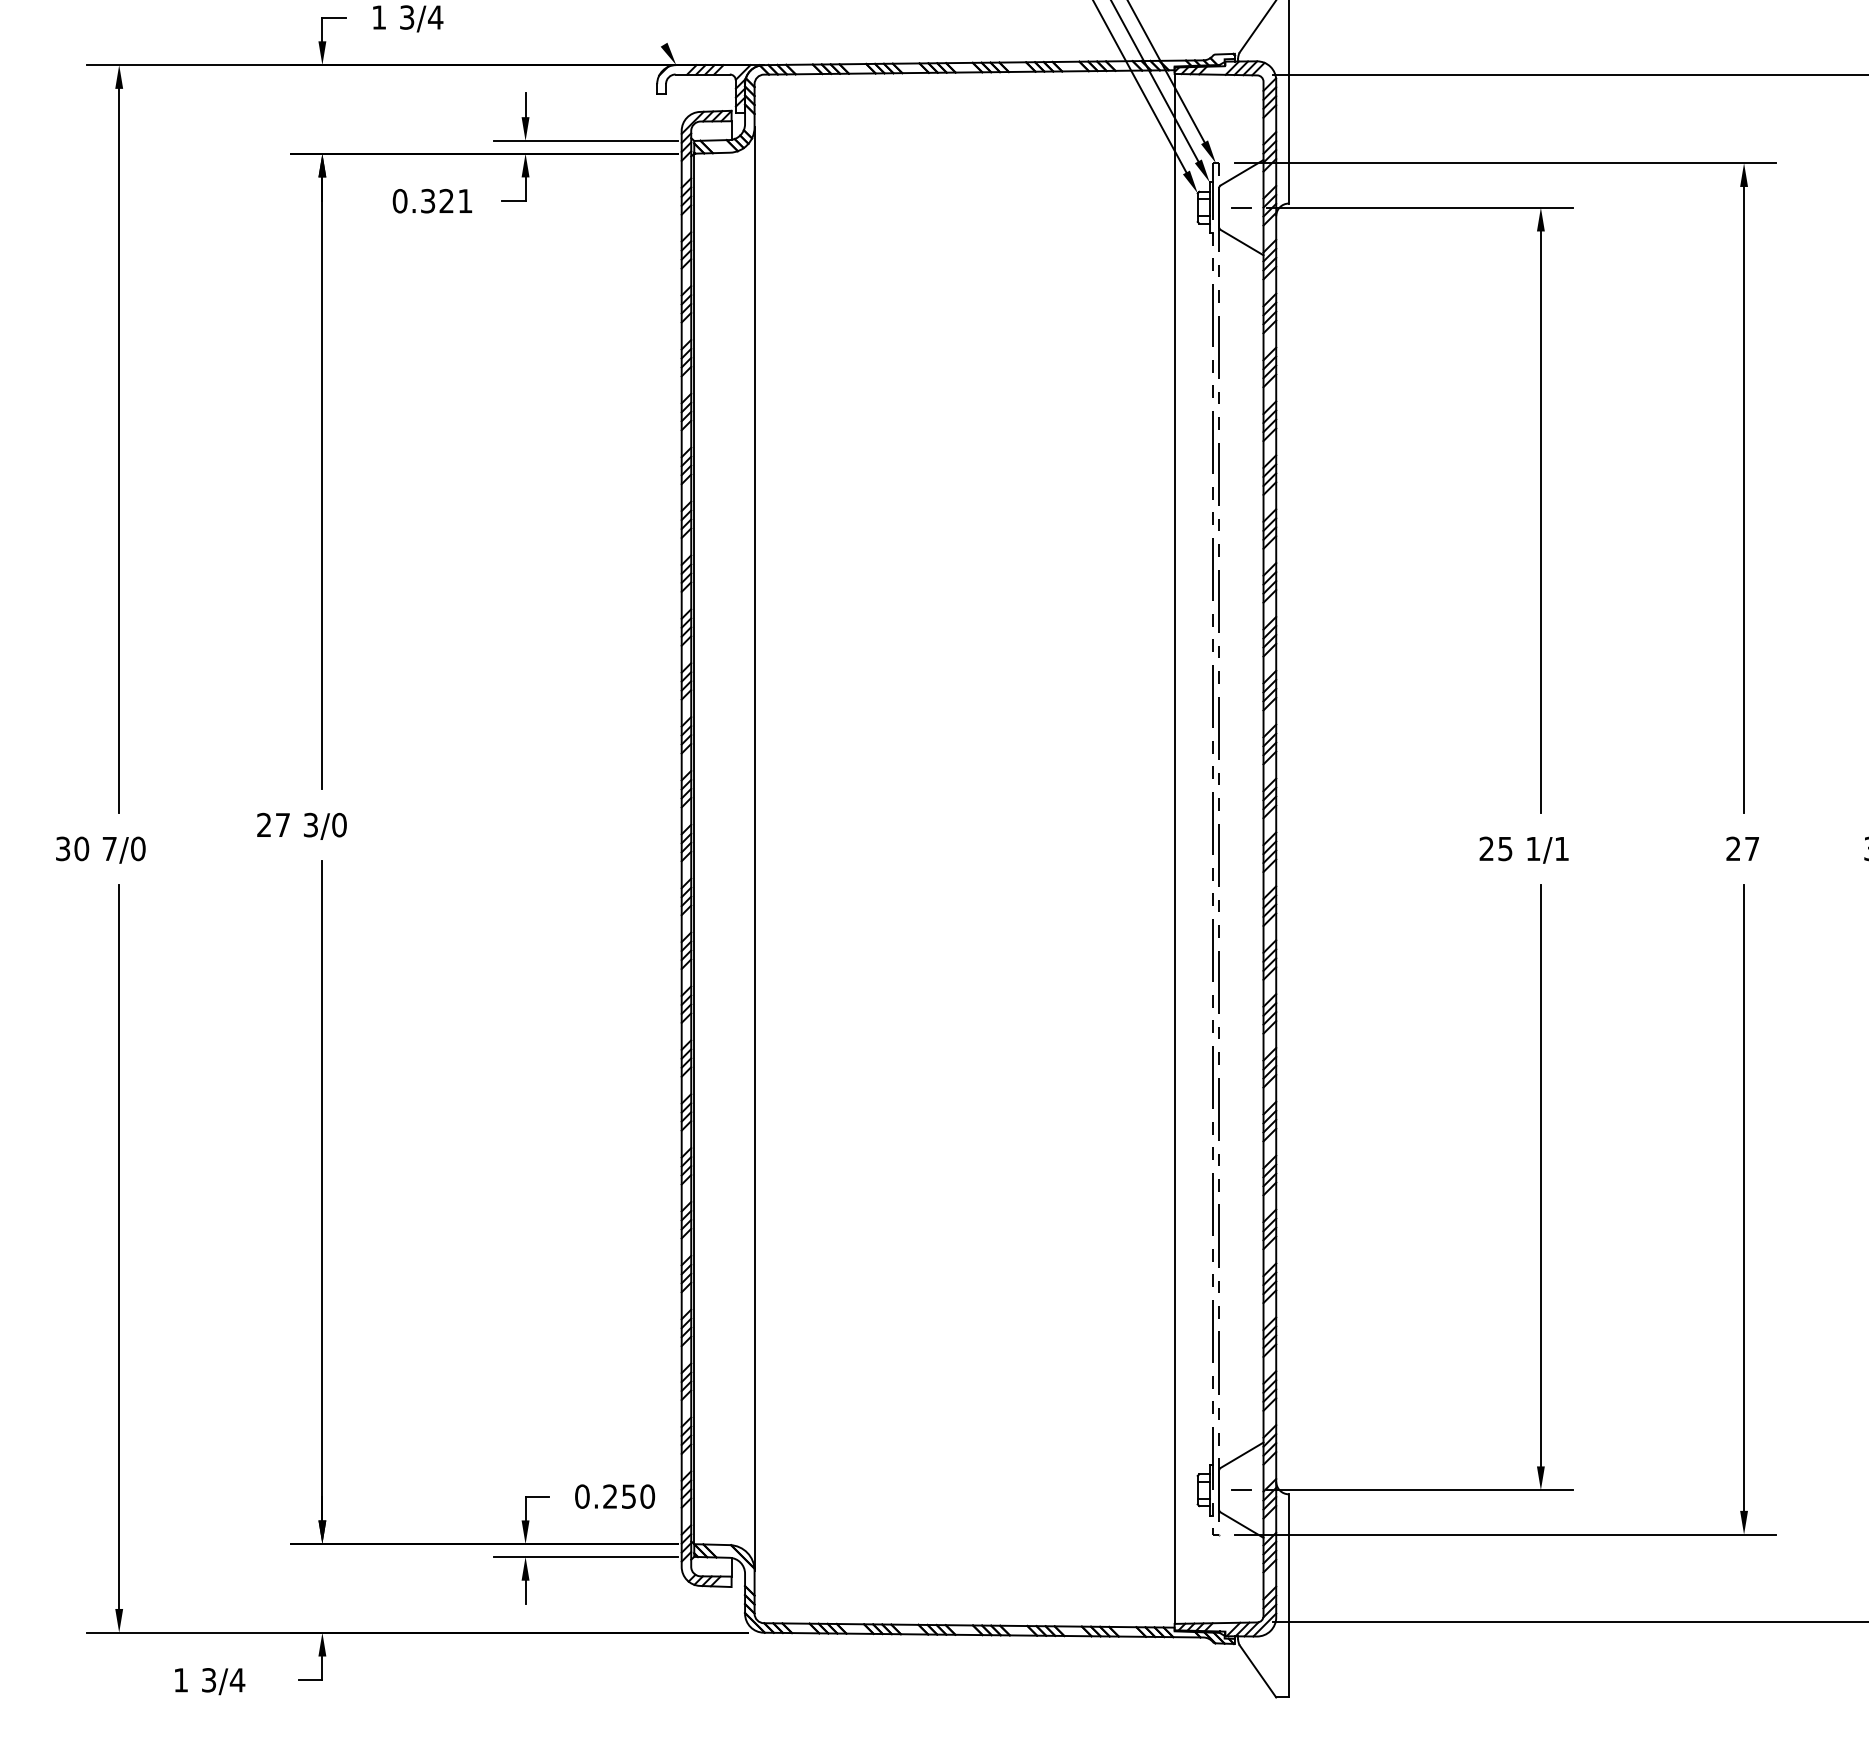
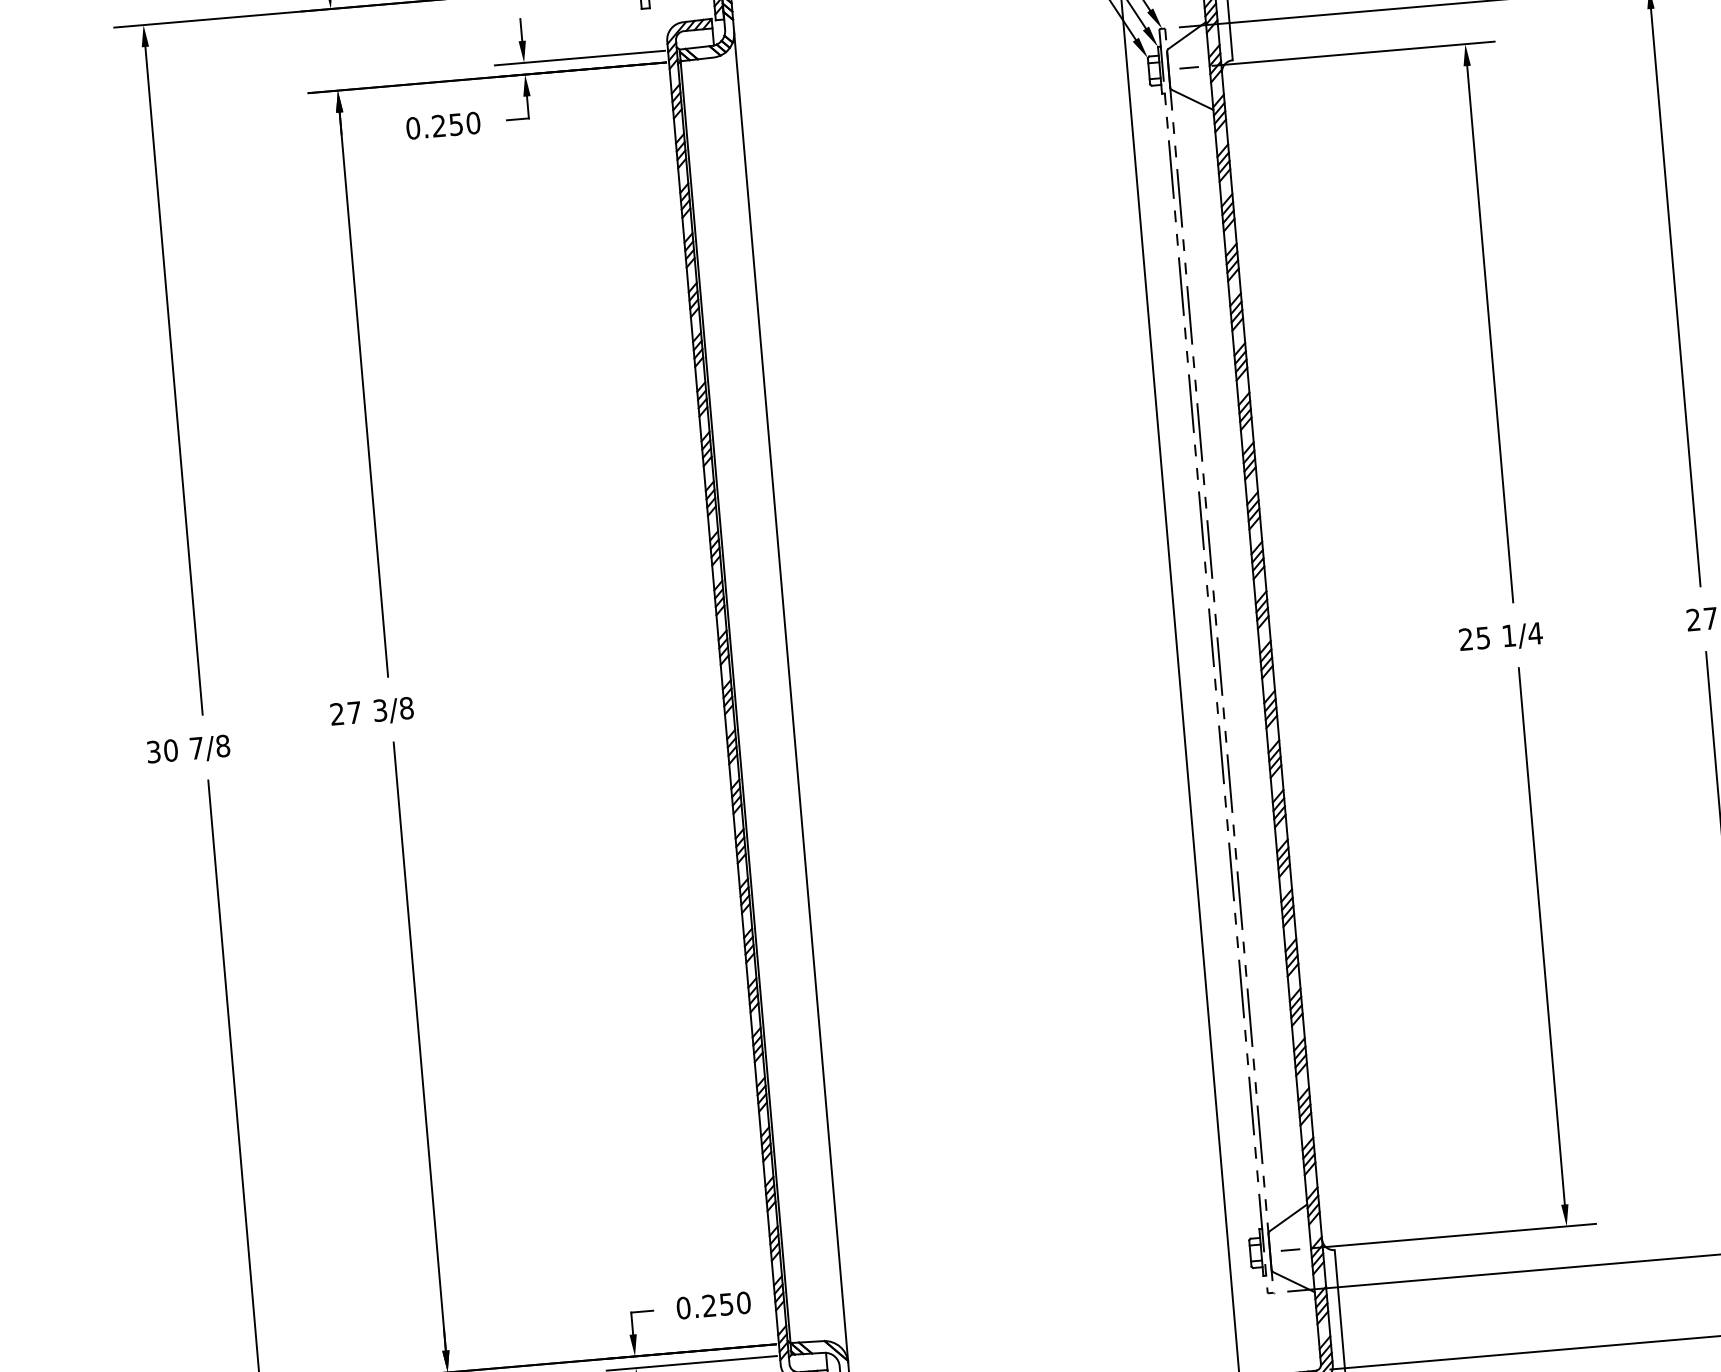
text: (446, 200) -> (455, 124), 0.321 -> 0.250
text: (339, 825) -> (406, 708), 3/0 -> 3/8
text: (138, 848) -> (223, 745), 7/0 -> 7/8
text: (1561, 848) -> (1534, 633), 1/1 -> 1/4

